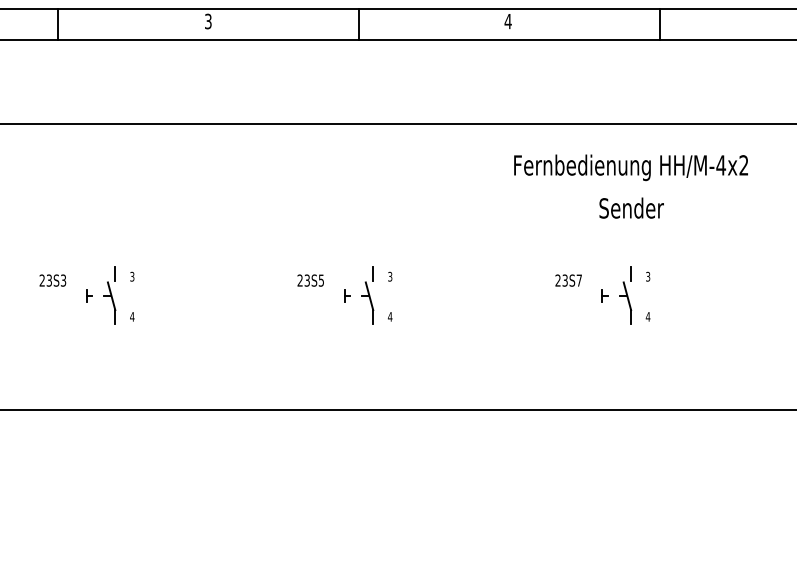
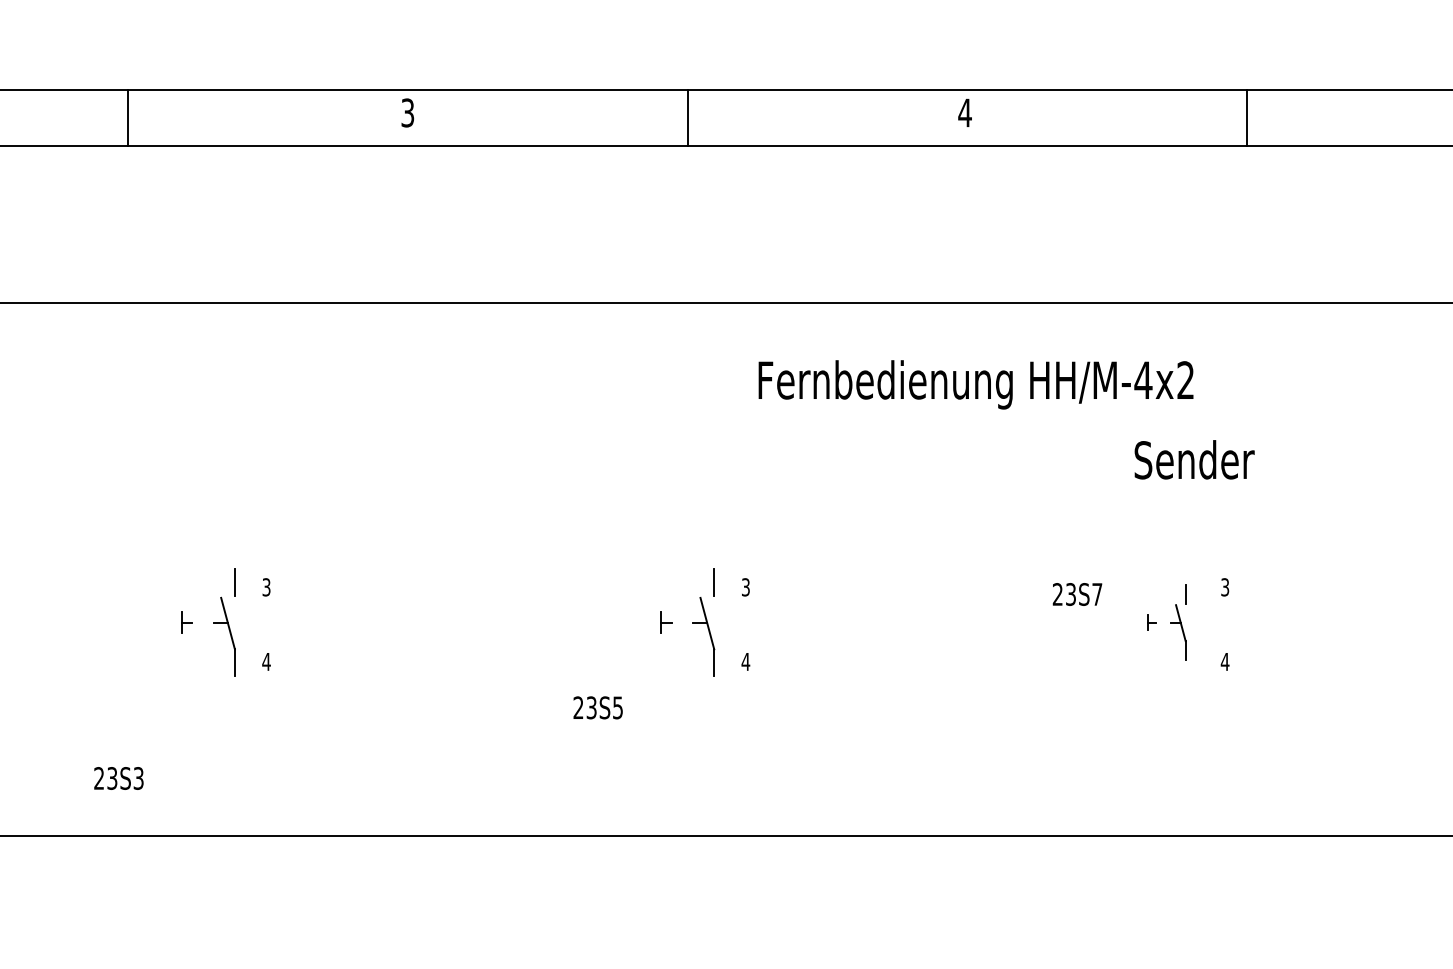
text: (630, 167) -> (974, 384), moved
text: (52, 280) -> (118, 778), moved
text: (310, 280) -> (597, 707), moved
part: (616, 295) -> (1166, 622), size x0.7

